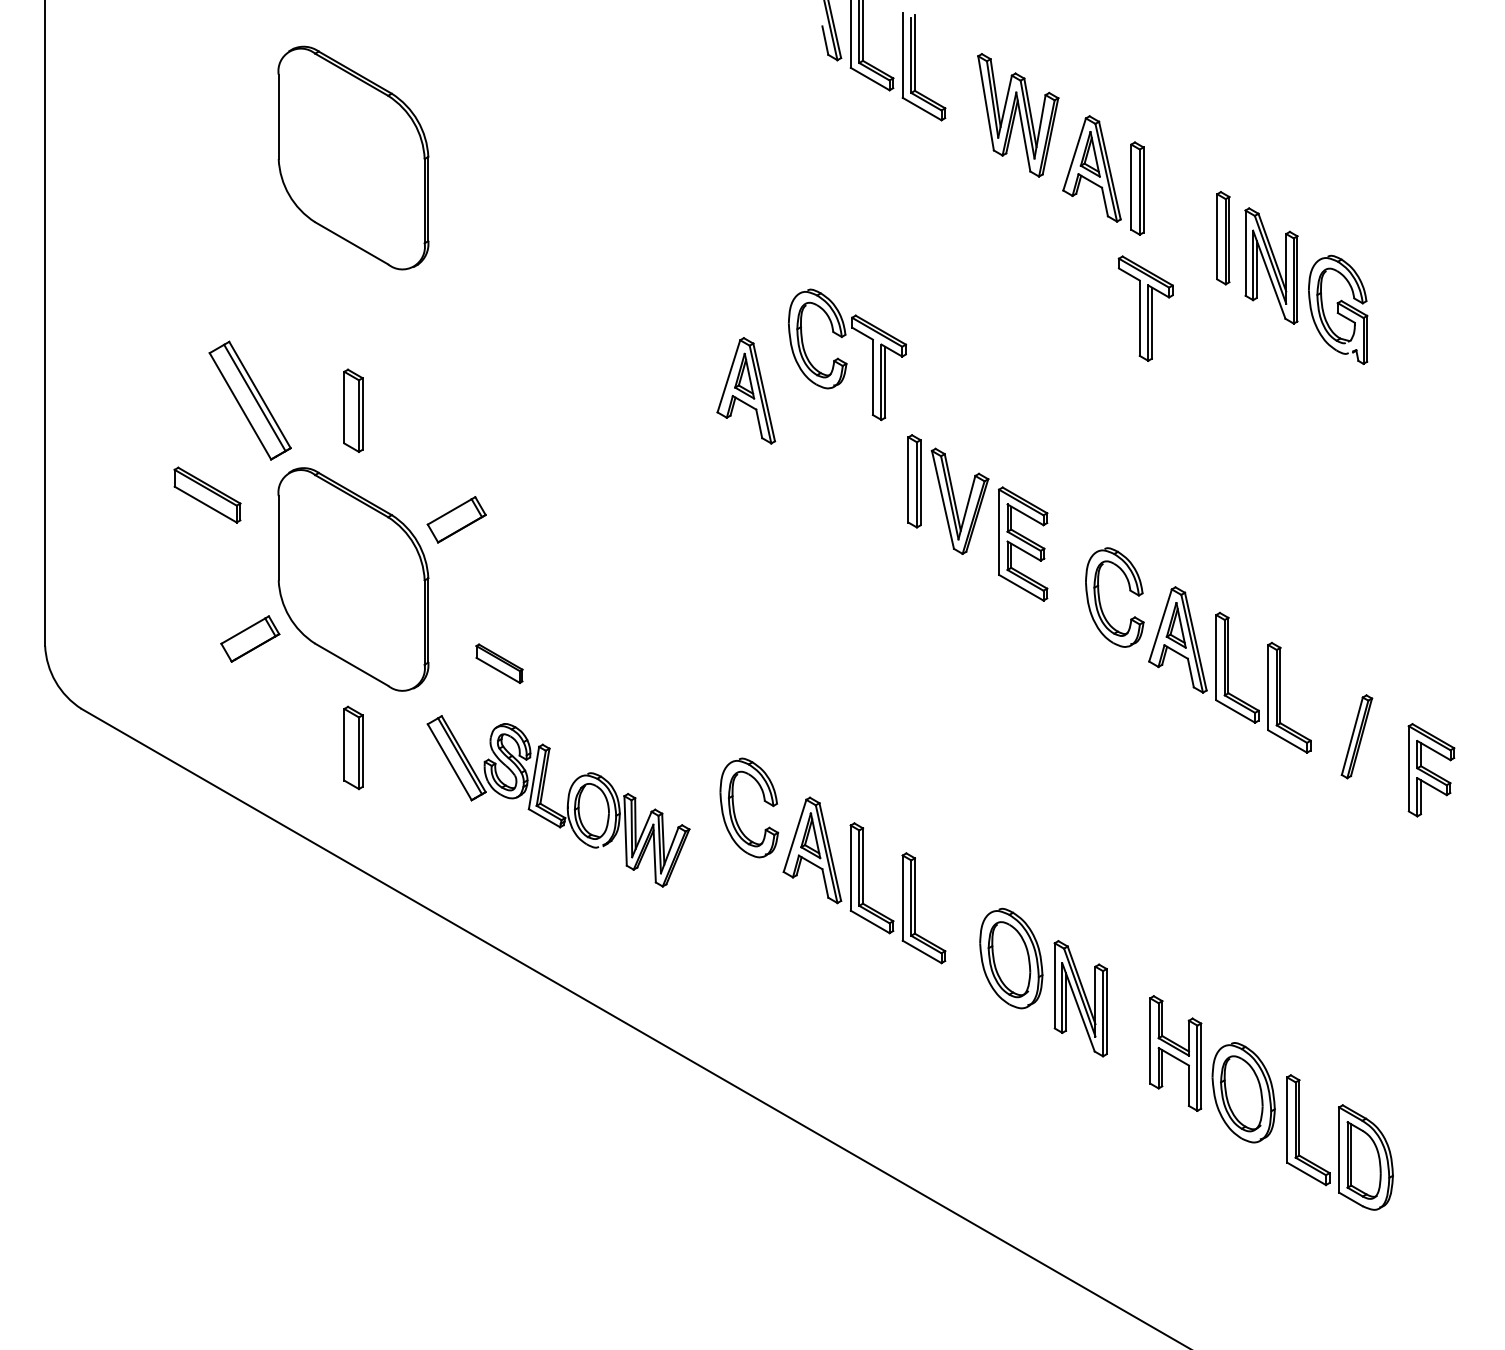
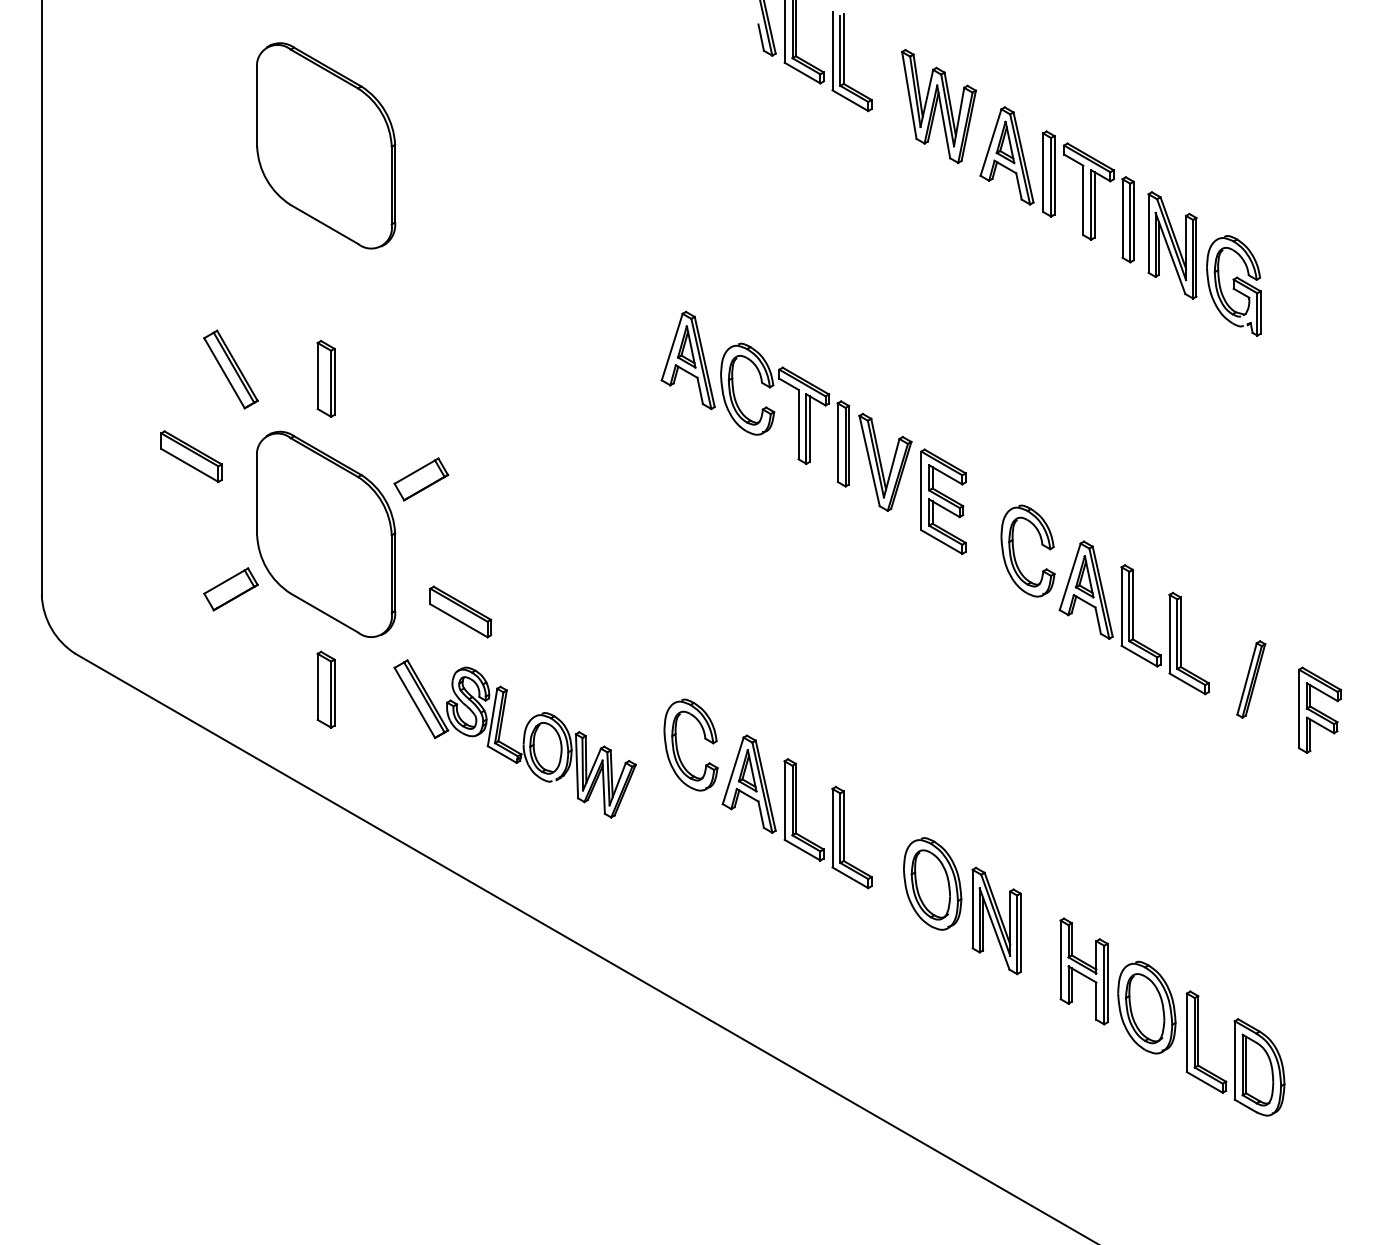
part: (1145, 308) -> (1088, 191), moved
part: (844, 361) -> (772, 409), moved
part: (250, 400) -> (231, 369), size x0.71
part: (499, 663) -> (460, 611), size x1.43

